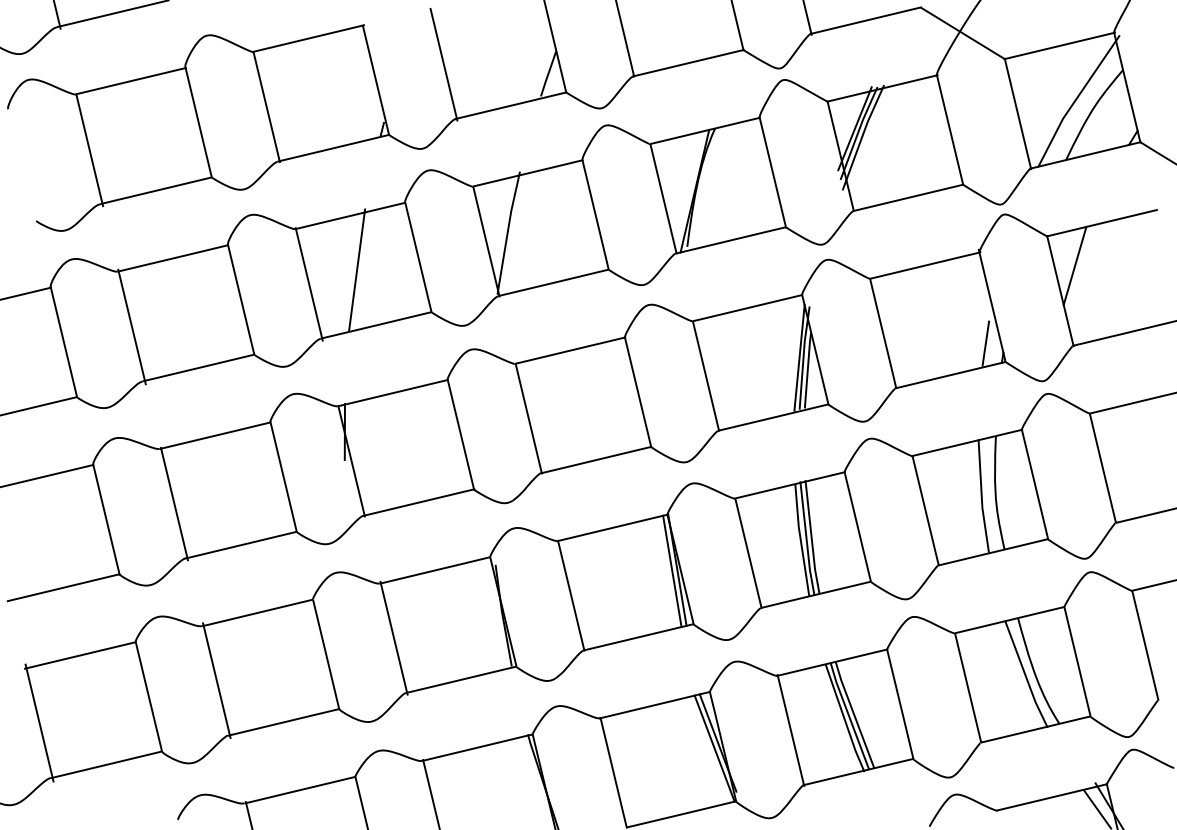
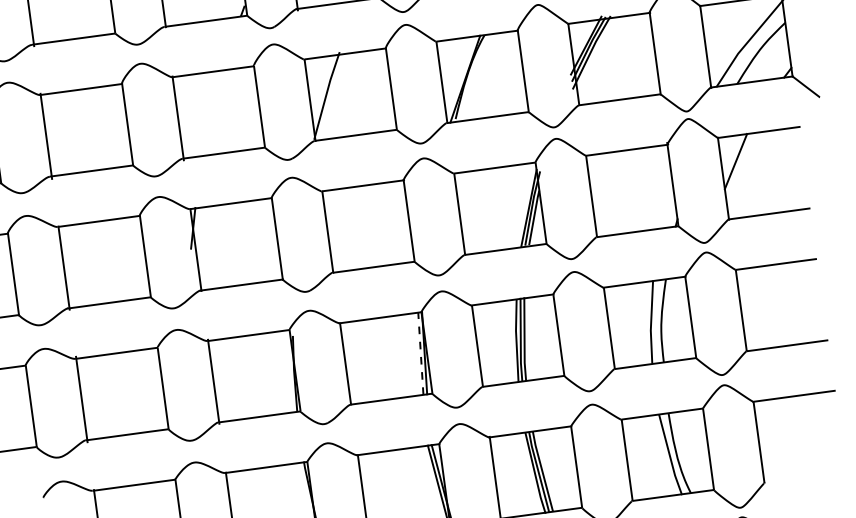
line: (357, 269) -> (214, 111), removed
line: (985, 343) -> (665, 211), removed
line: (672, 570) -> (421, 353), solid -> dashed

